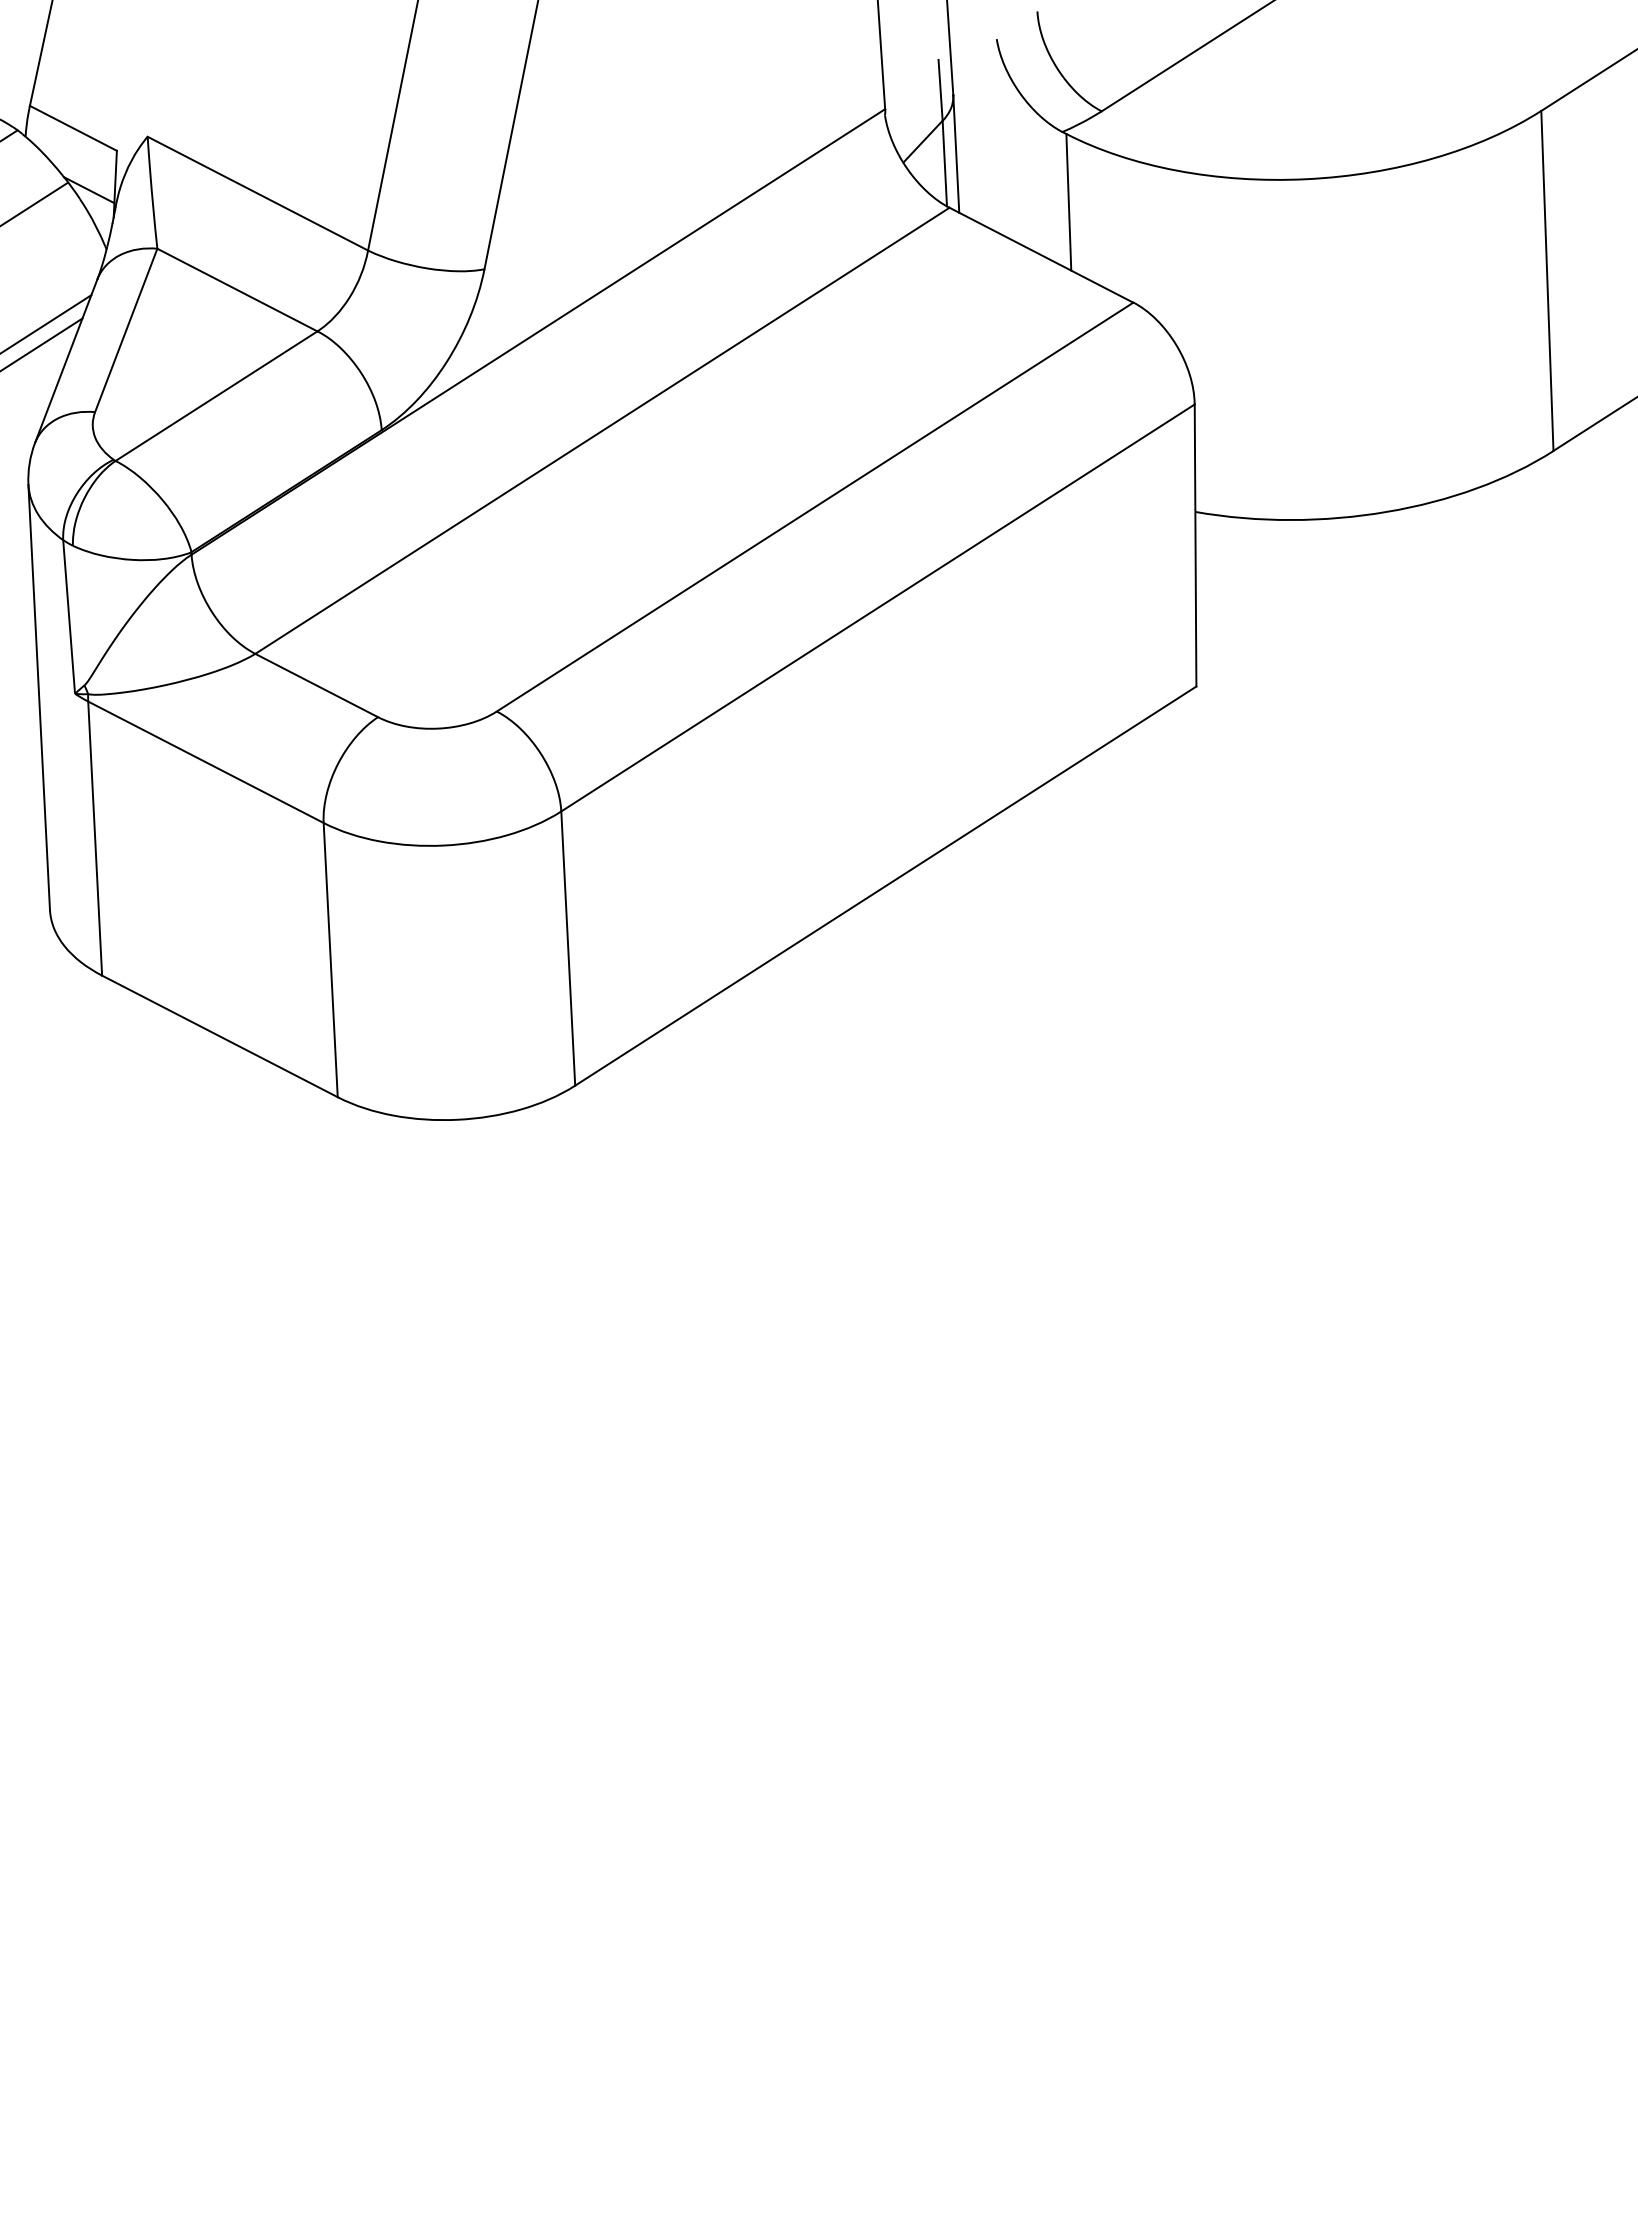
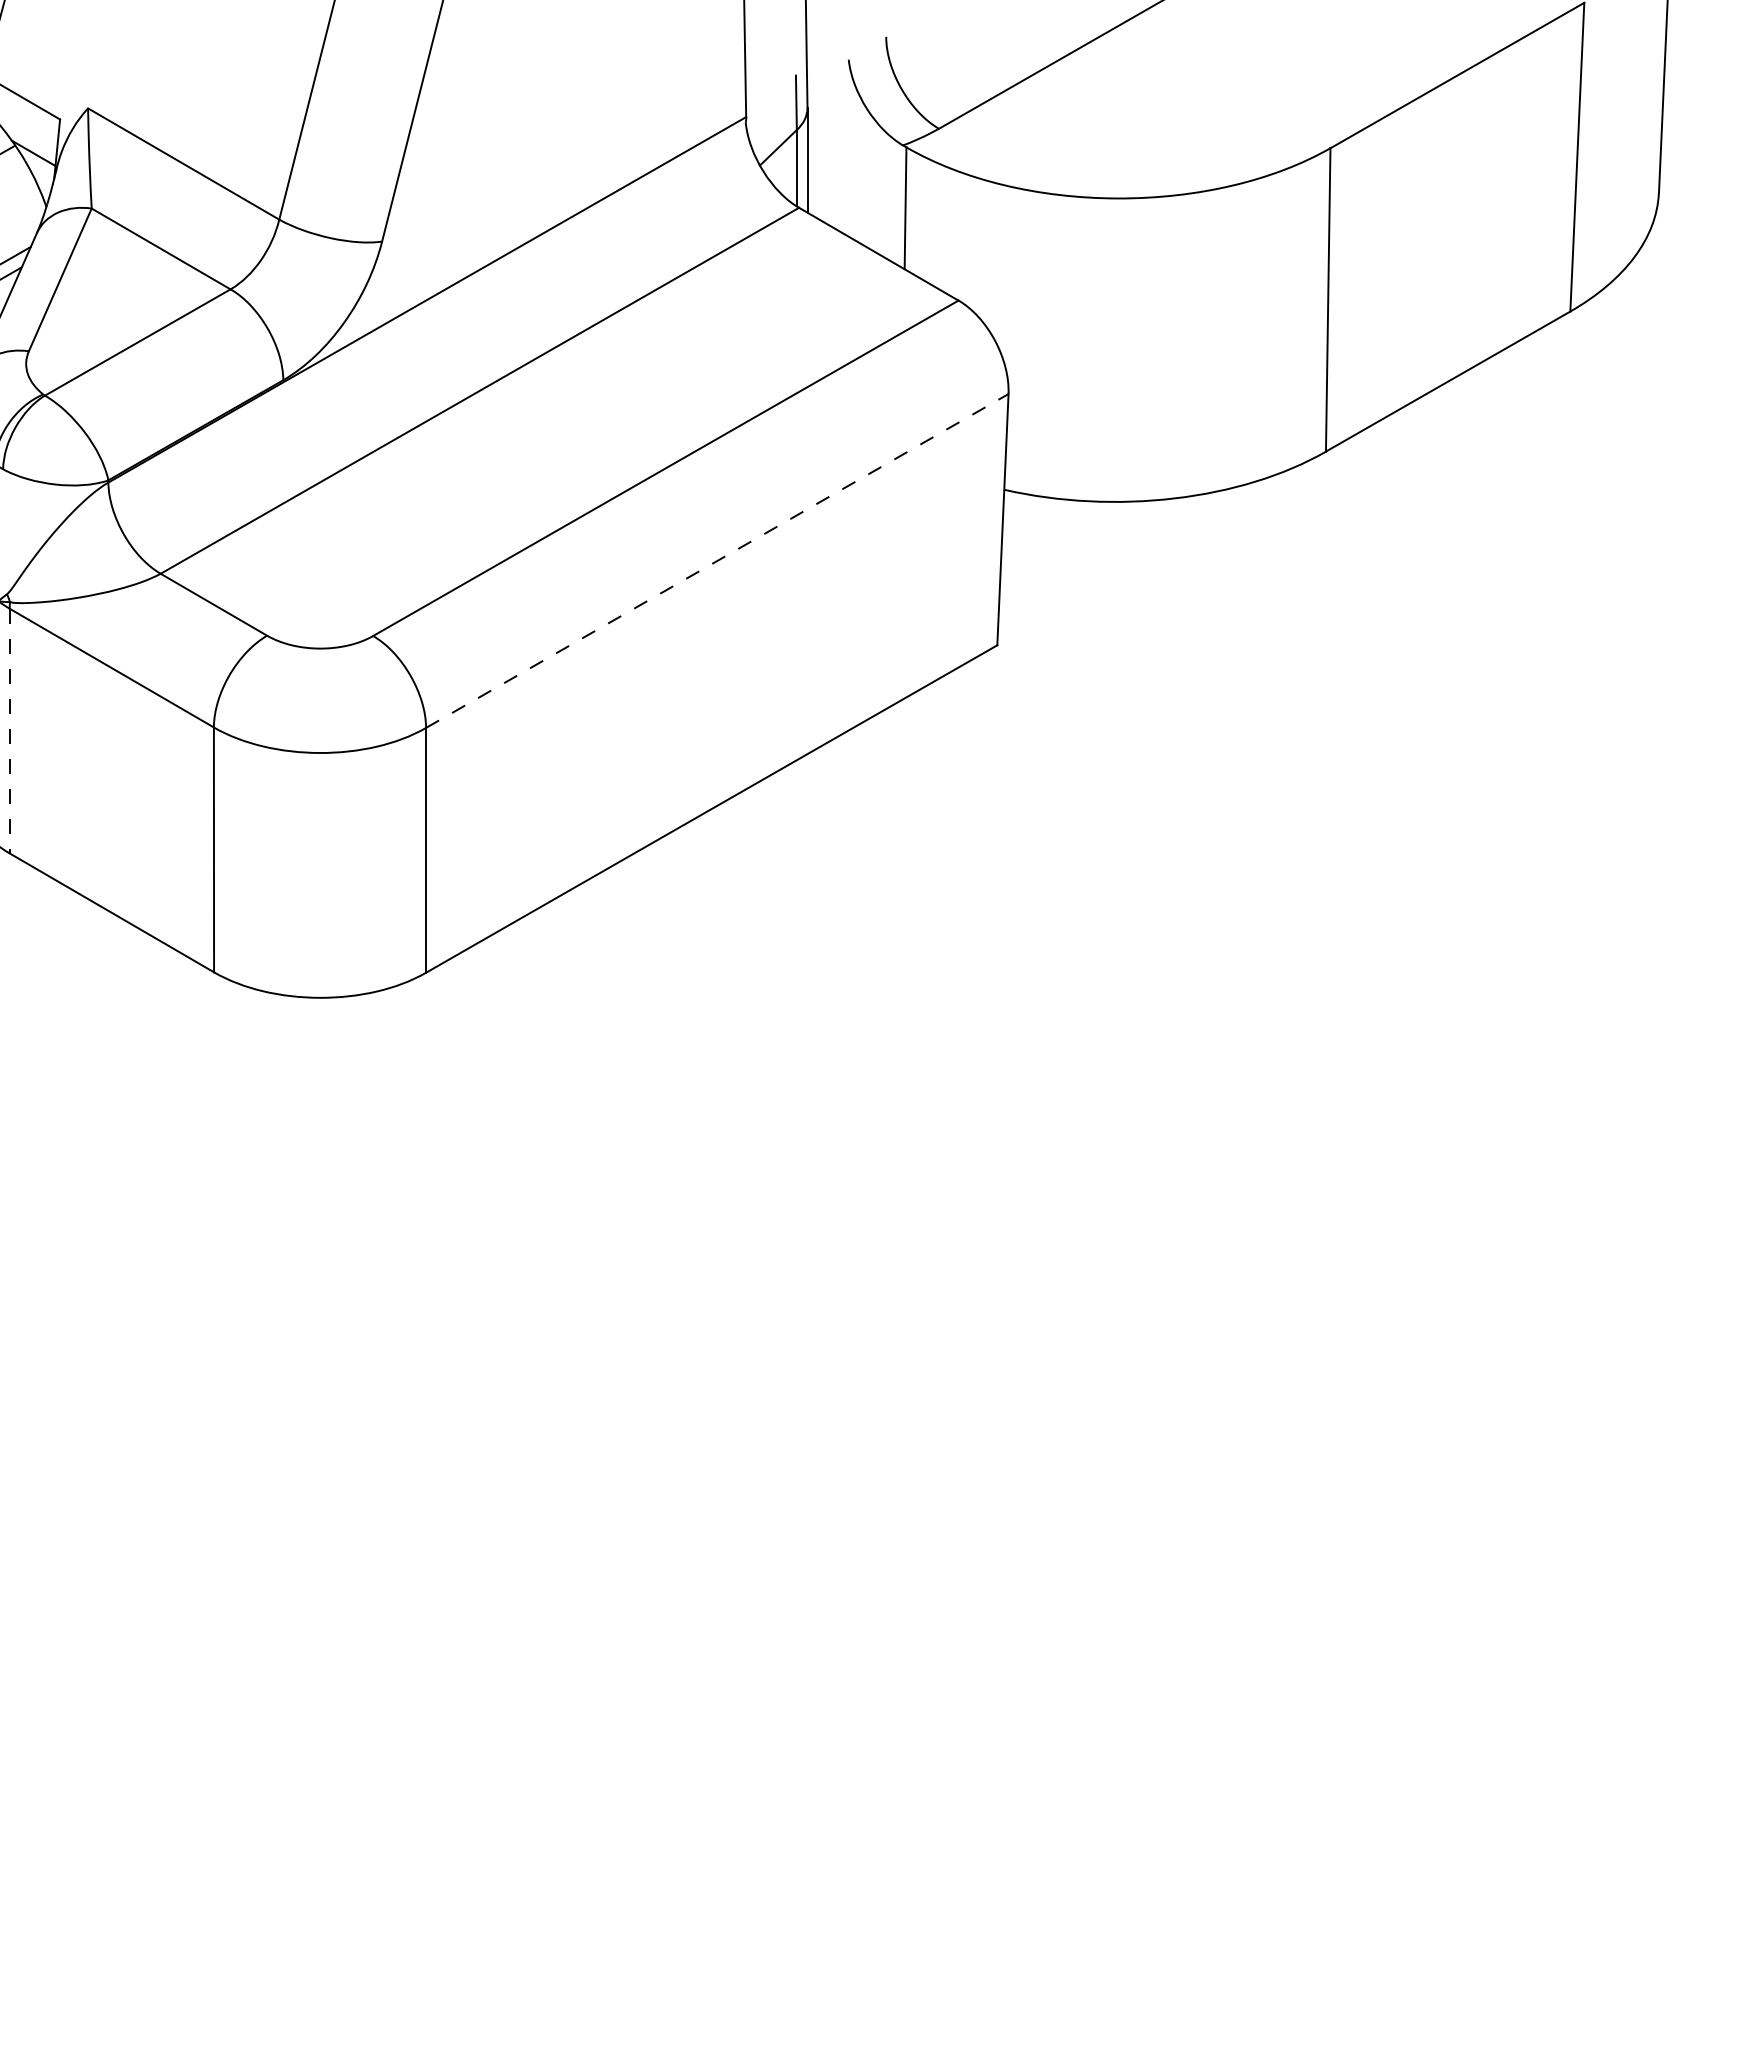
line: (878, 607) -> (717, 560), solid -> dashed
line: (94, 839) -> (9, 731), solid -> dashed

